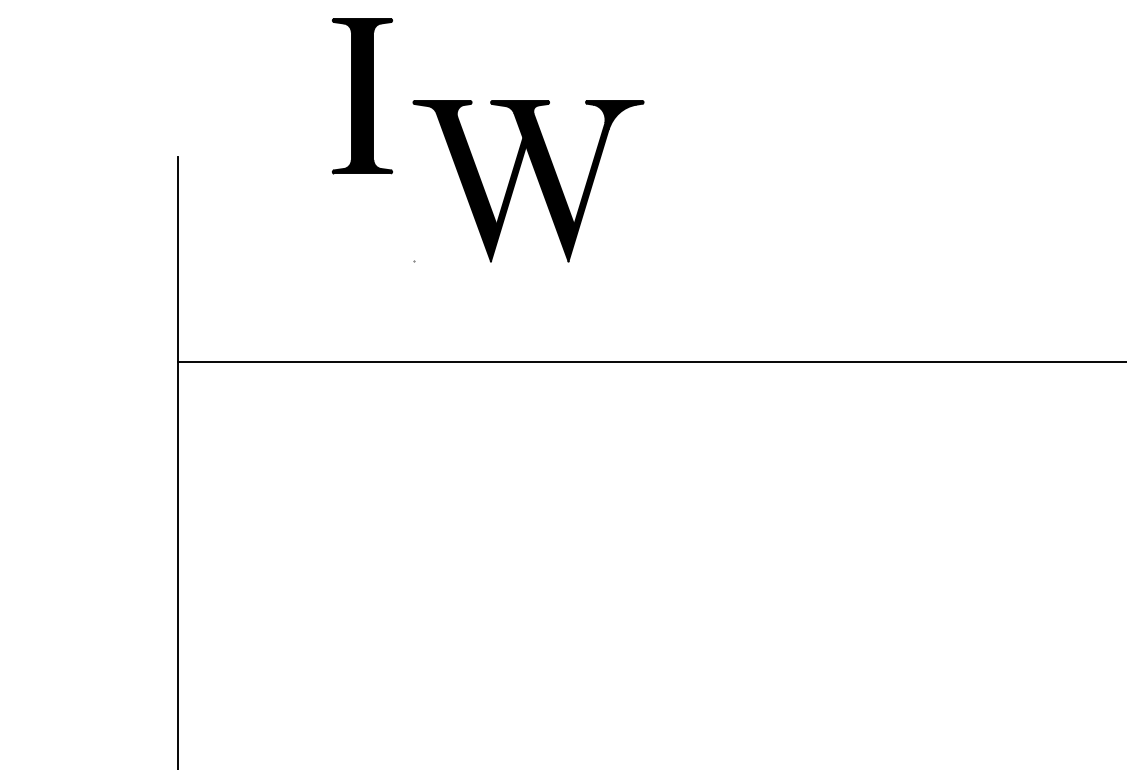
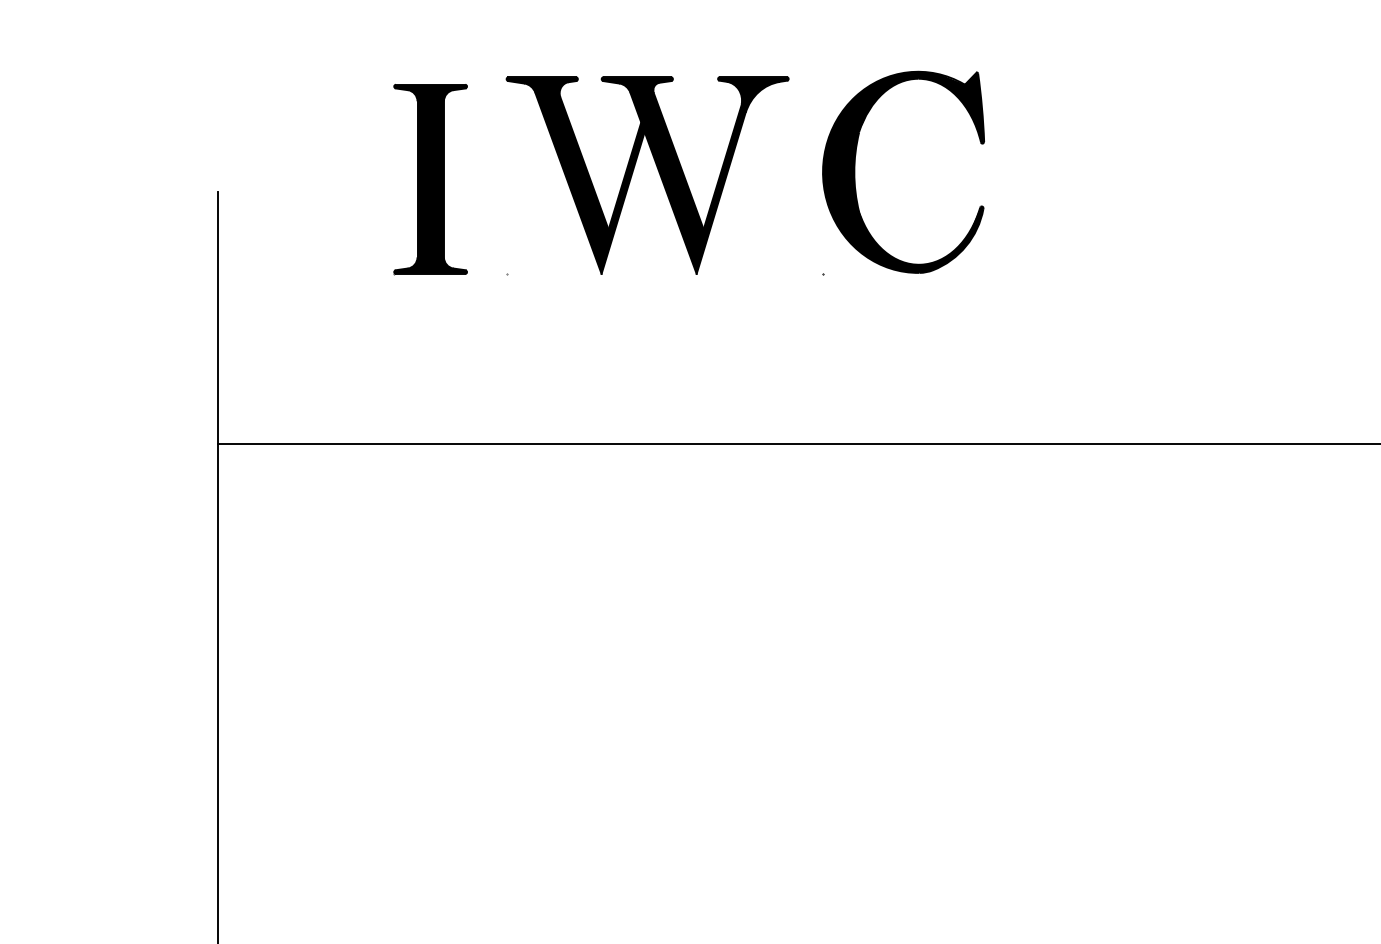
part: (362, 96) -> (430, 179), moved
part: (698, 140) -> (855, 172), added
part: (536, 177) -> (657, 171), moved

